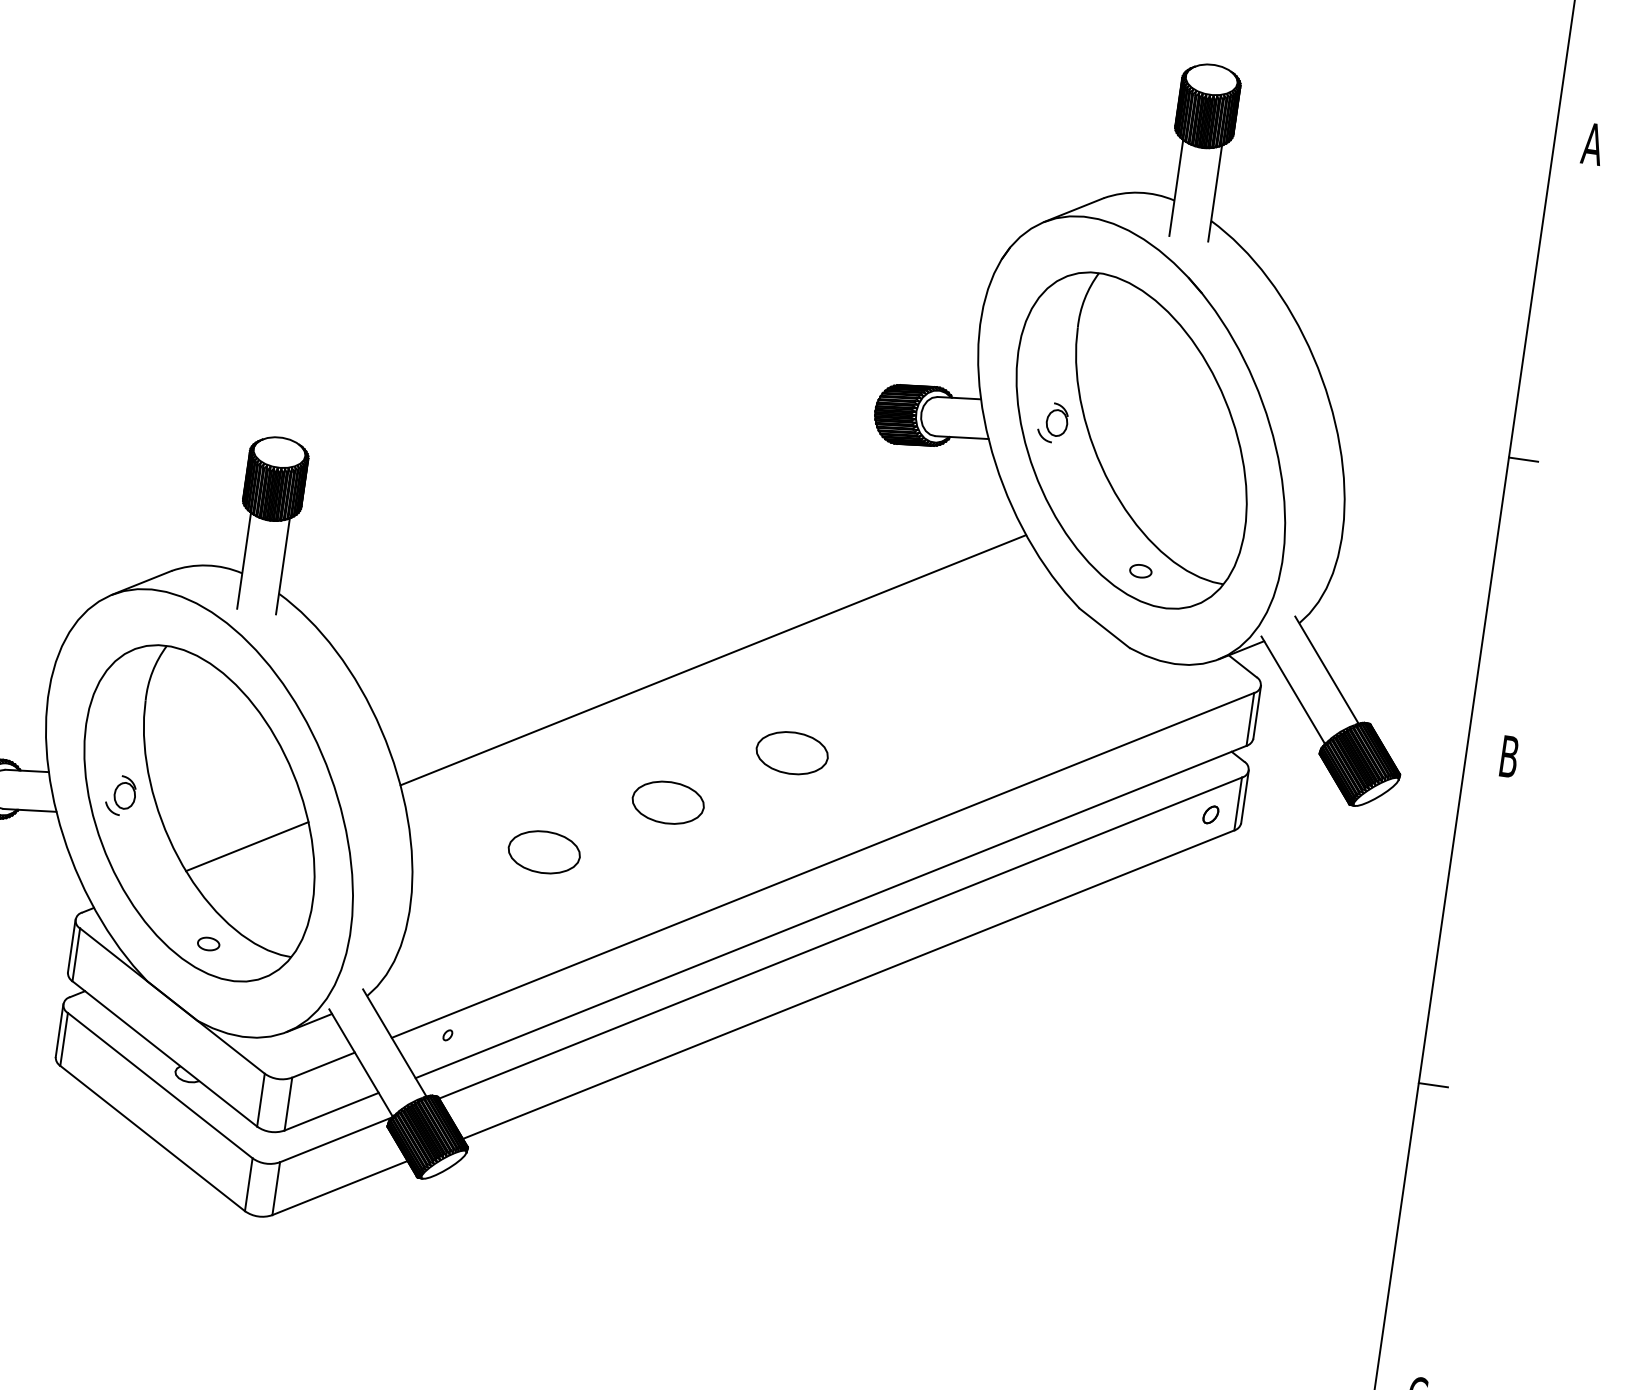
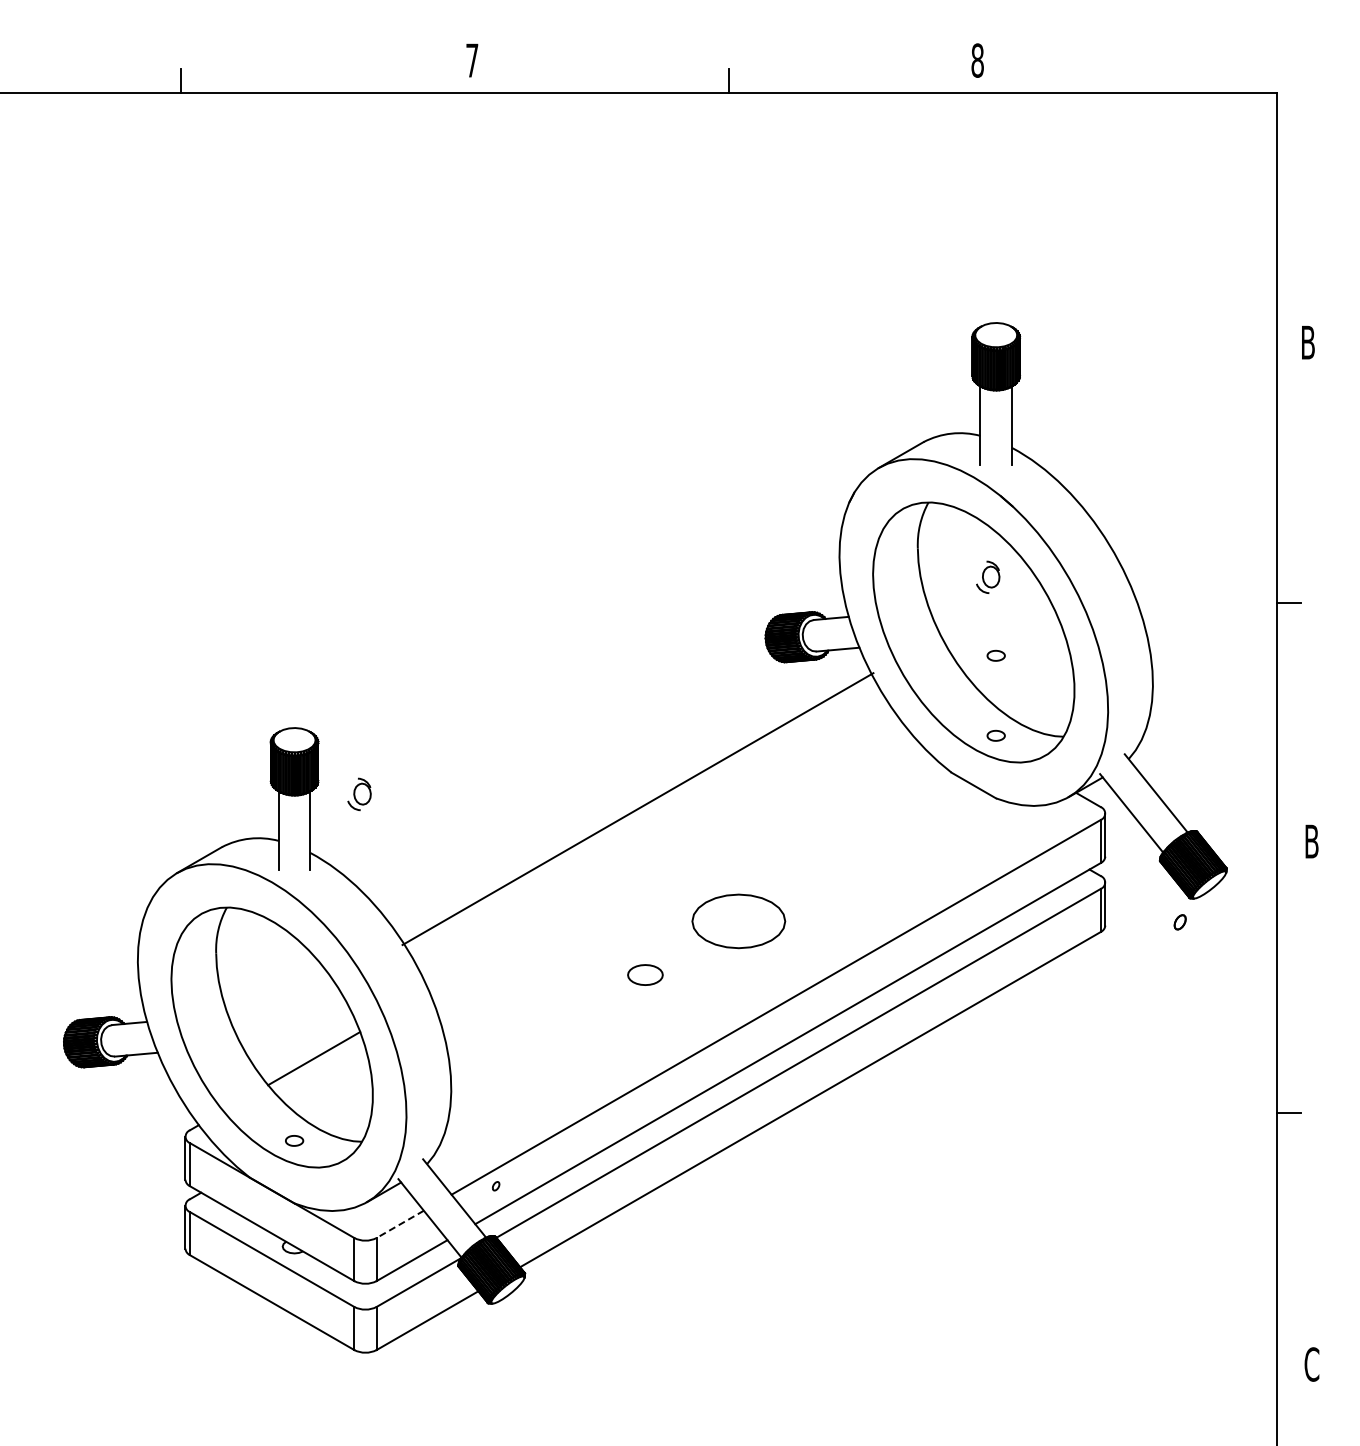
text: (1592, 143) -> (1307, 342), A -> B
part: (1053, 421) -> (988, 576), moved
part: (1154, 472) -> (995, 655), added
line: (712, 660) -> (637, 809), moved
part: (792, 752) -> (738, 920), size x1.6
part: (121, 794) -> (359, 793), moved
part: (668, 802) -> (645, 974), size x0.6
part: (1210, 814) -> (1179, 922), moved
part: (543, 851) -> (551, 1028), removed
line: (322, 1065) -> (399, 1224), solid -> dashed

